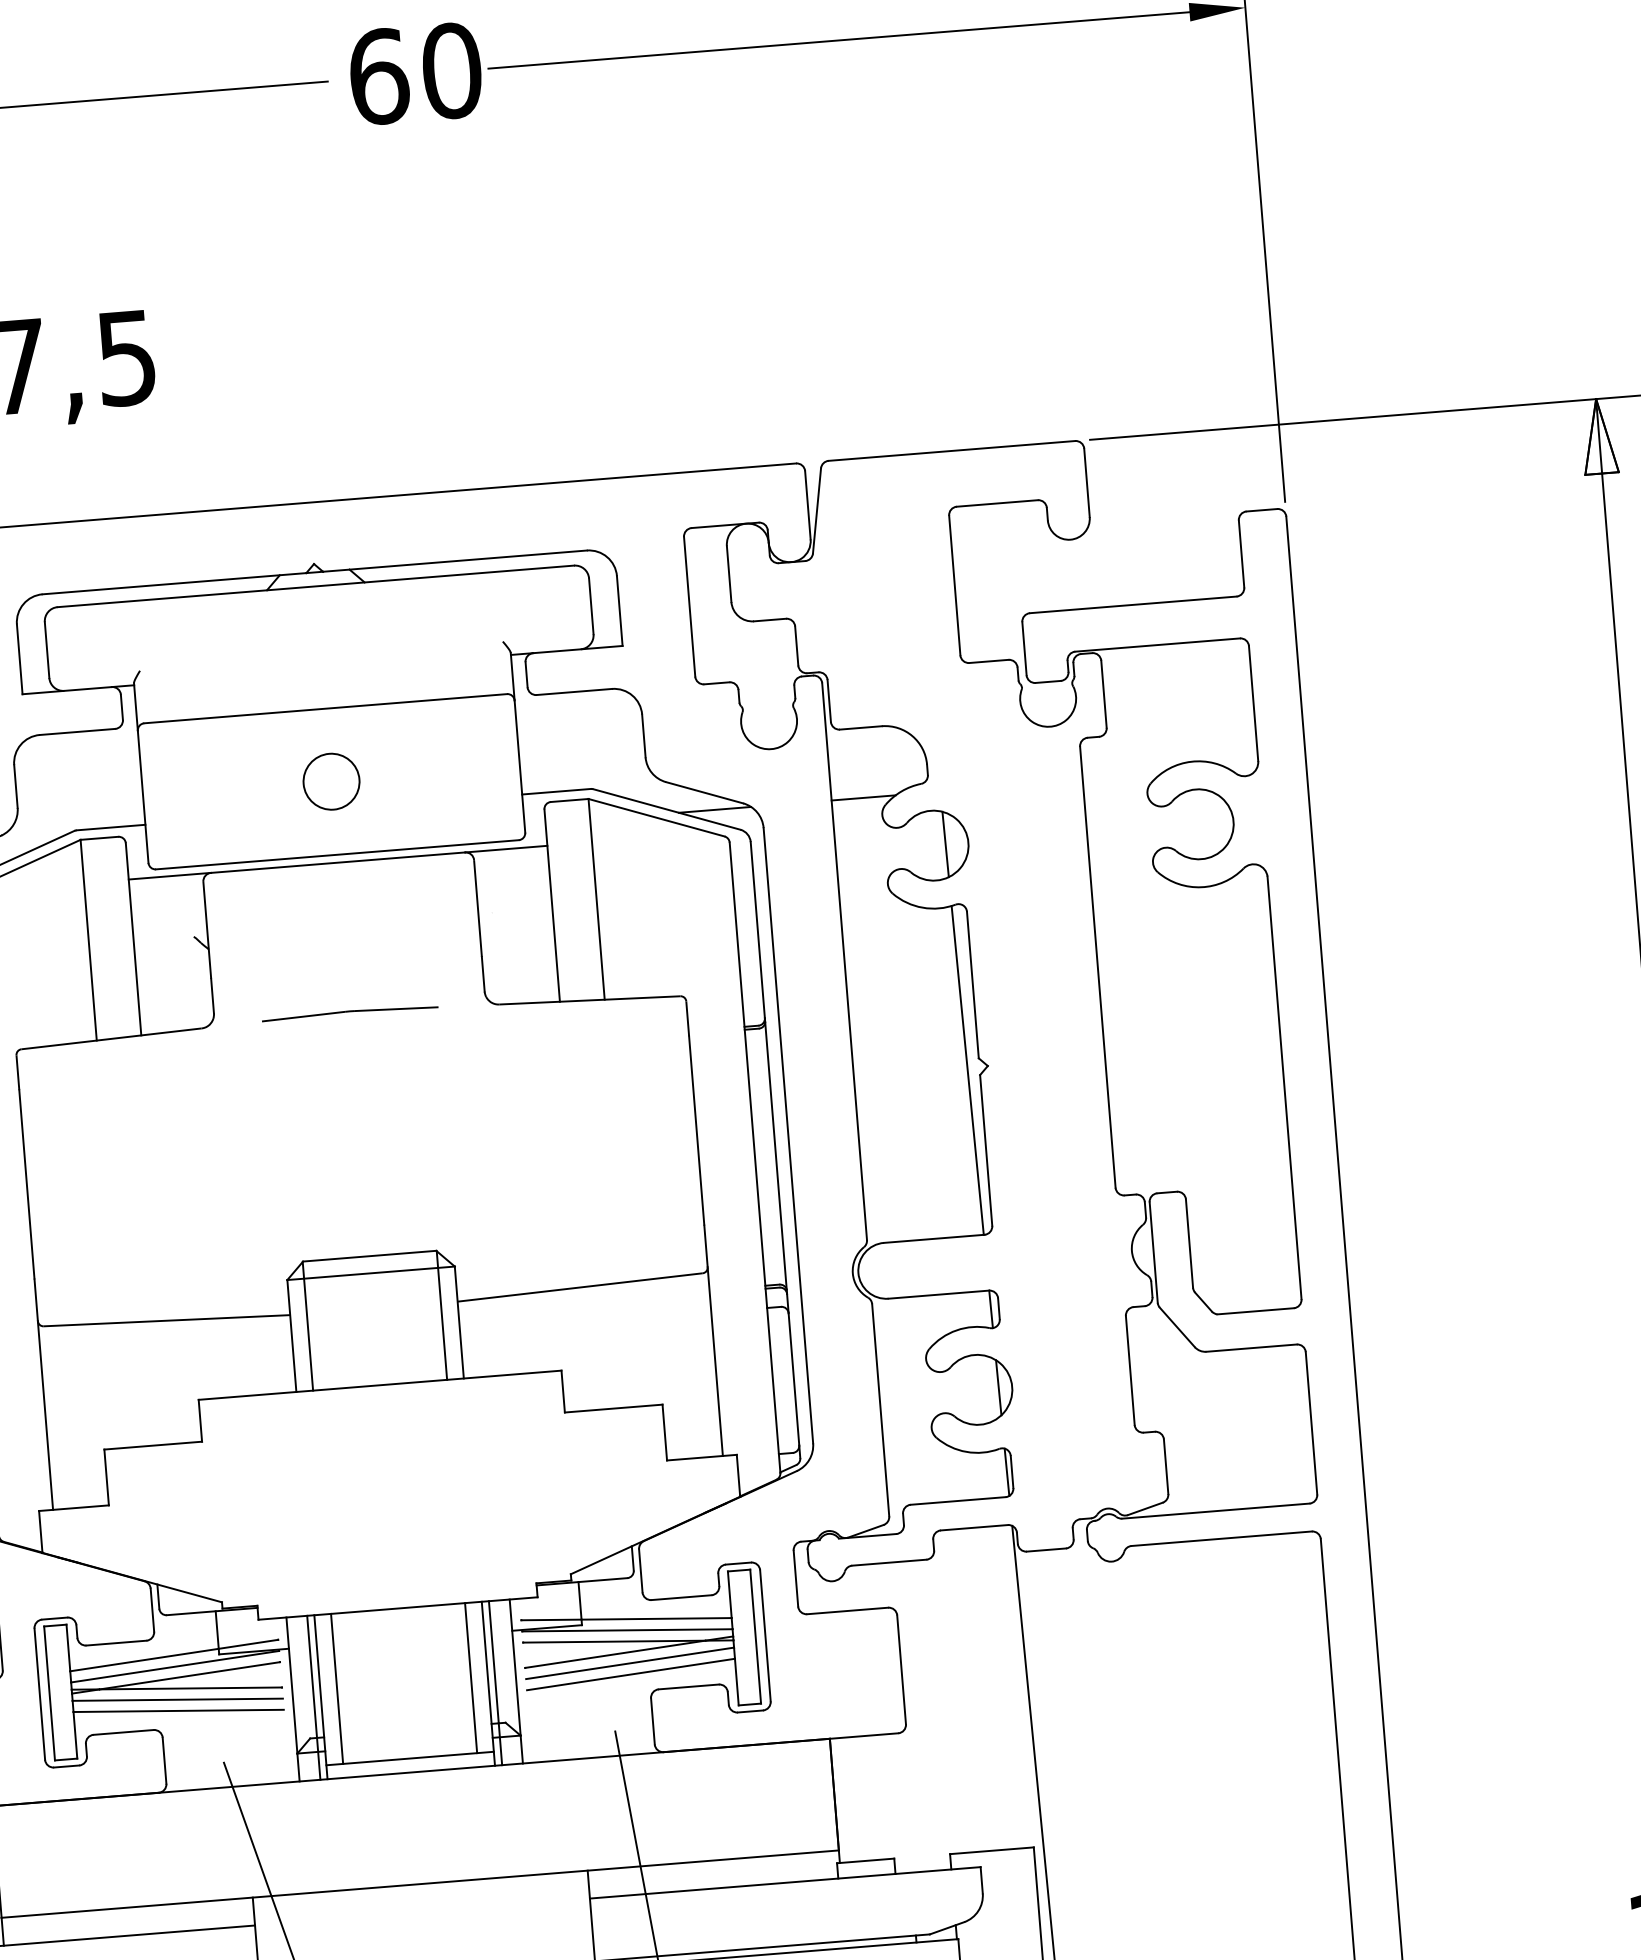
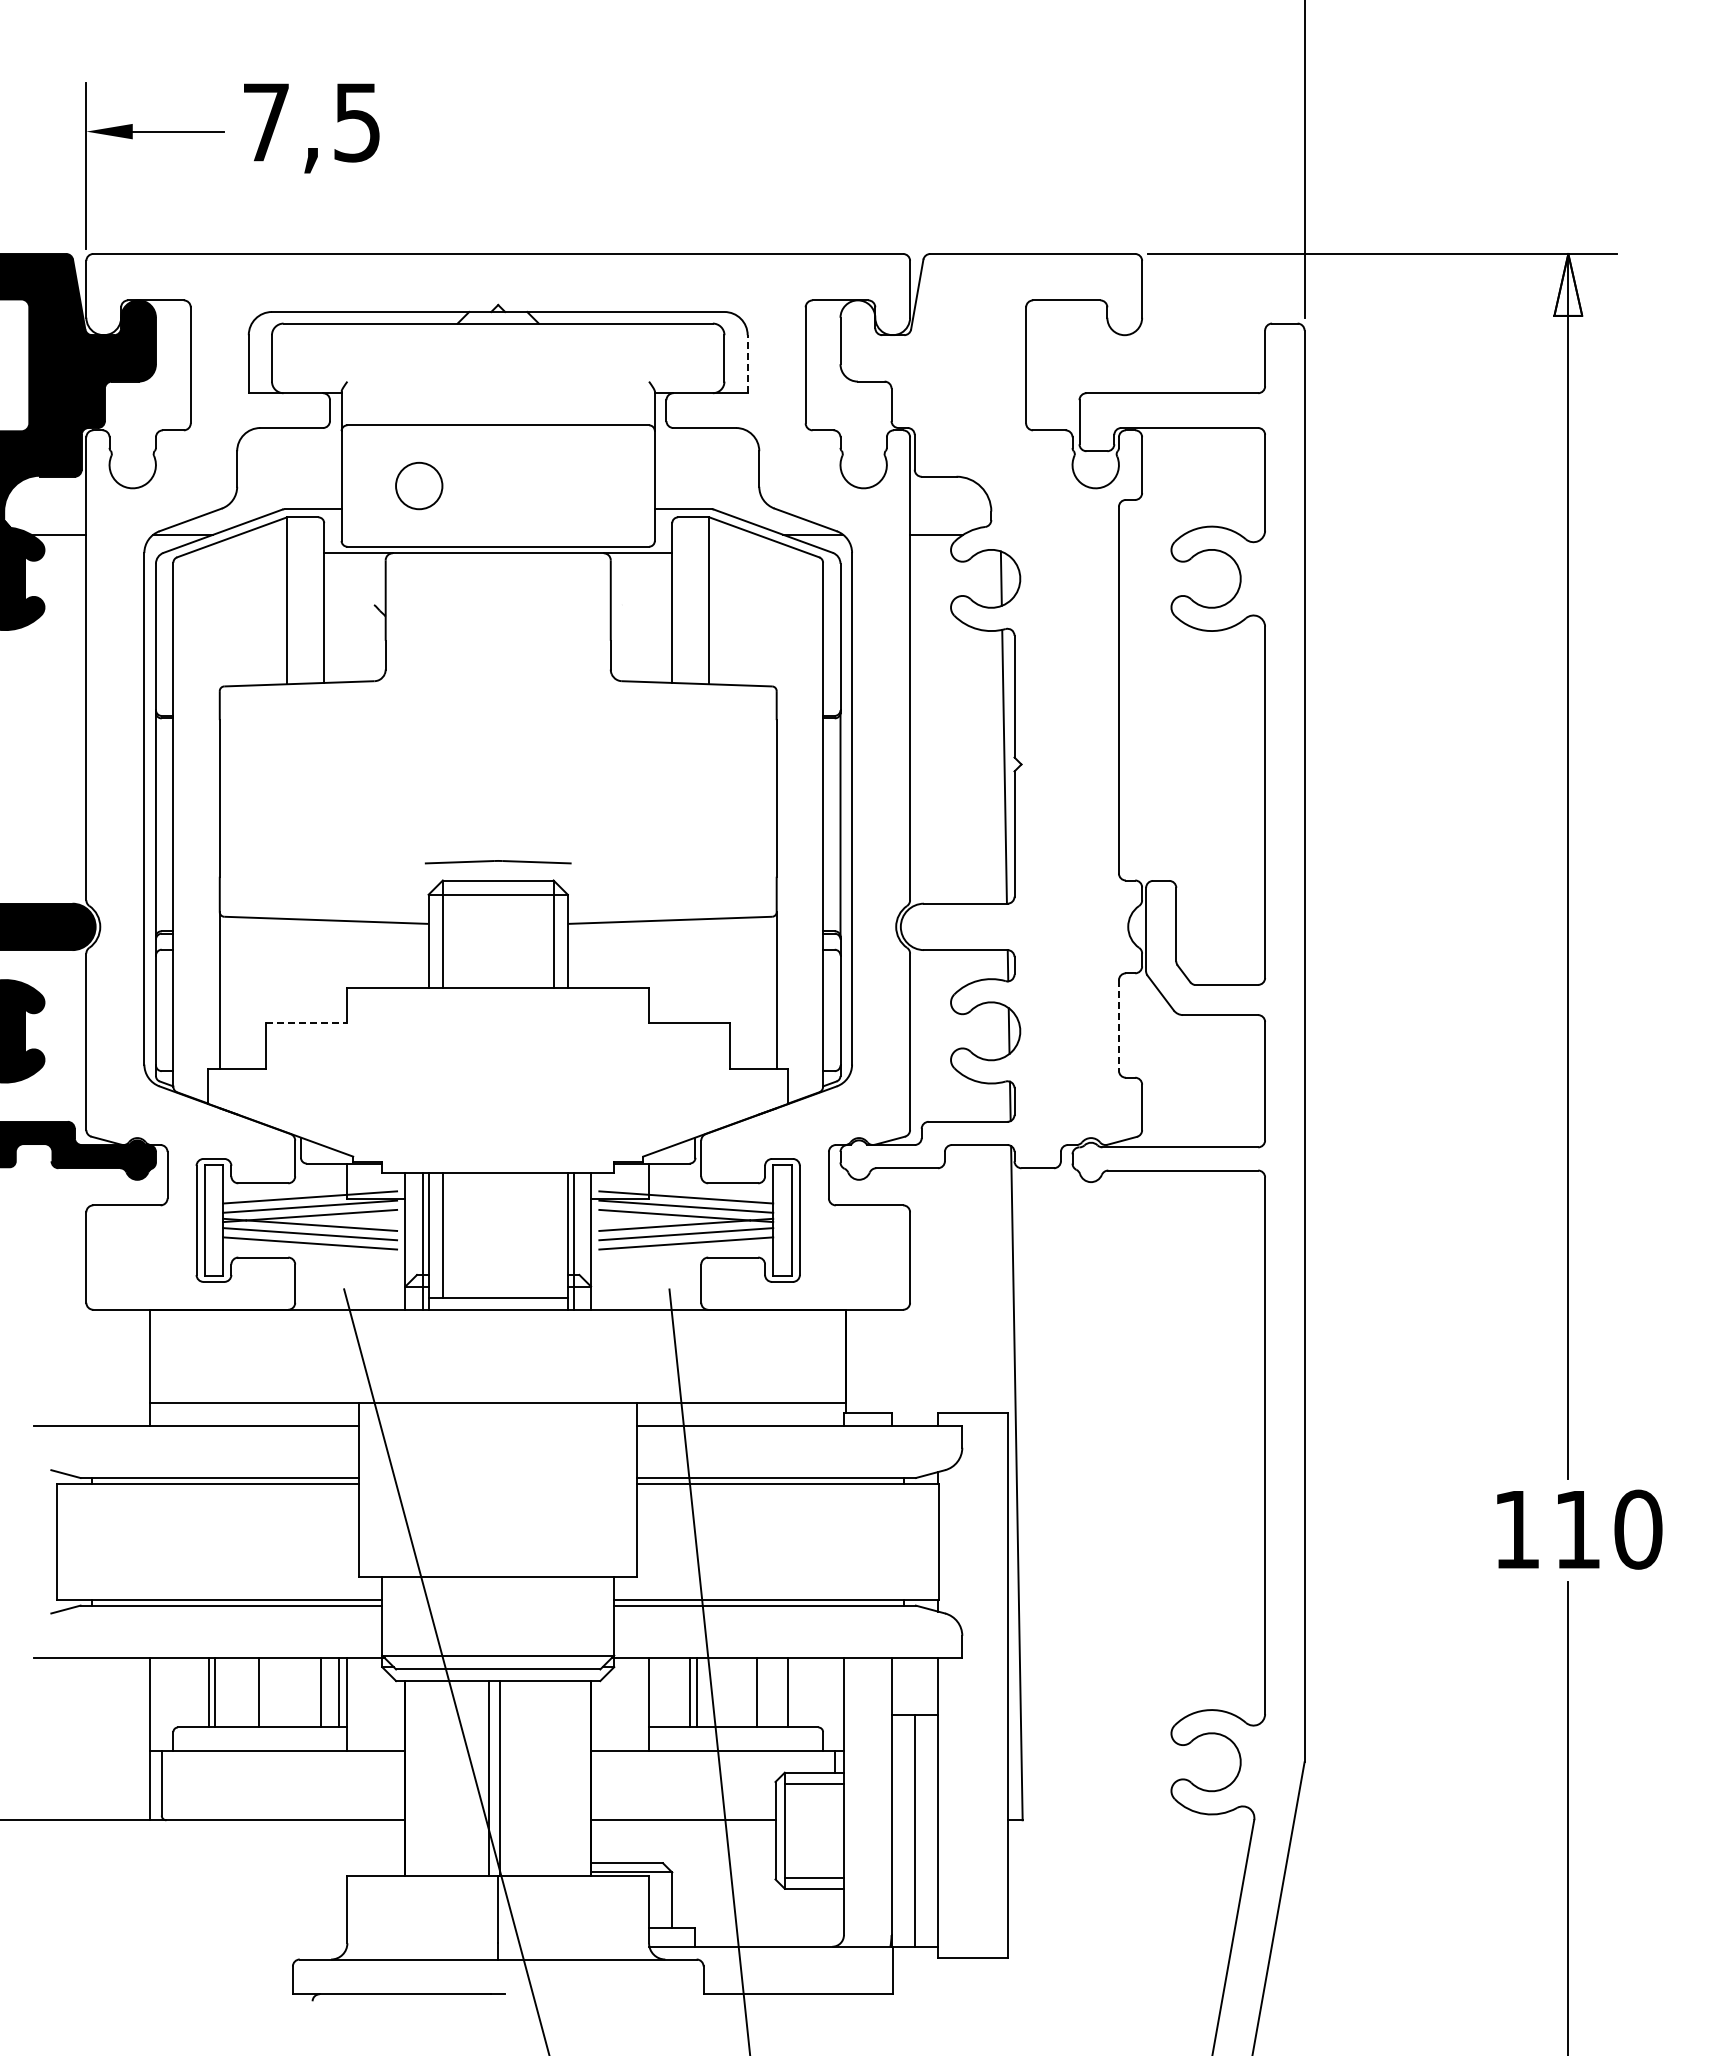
line: (619, 610) -> (747, 363), solid -> dashed
circle: (331, 781) -> (419, 485), moved
part: (349, 1013) -> (497, 862), moved
line: (1129, 1371) -> (1118, 1026), solid -> dashed
line: (152, 1445) -> (306, 1022), solid -> dashed
line: (470, 1677) -> (553, 1235), removed

